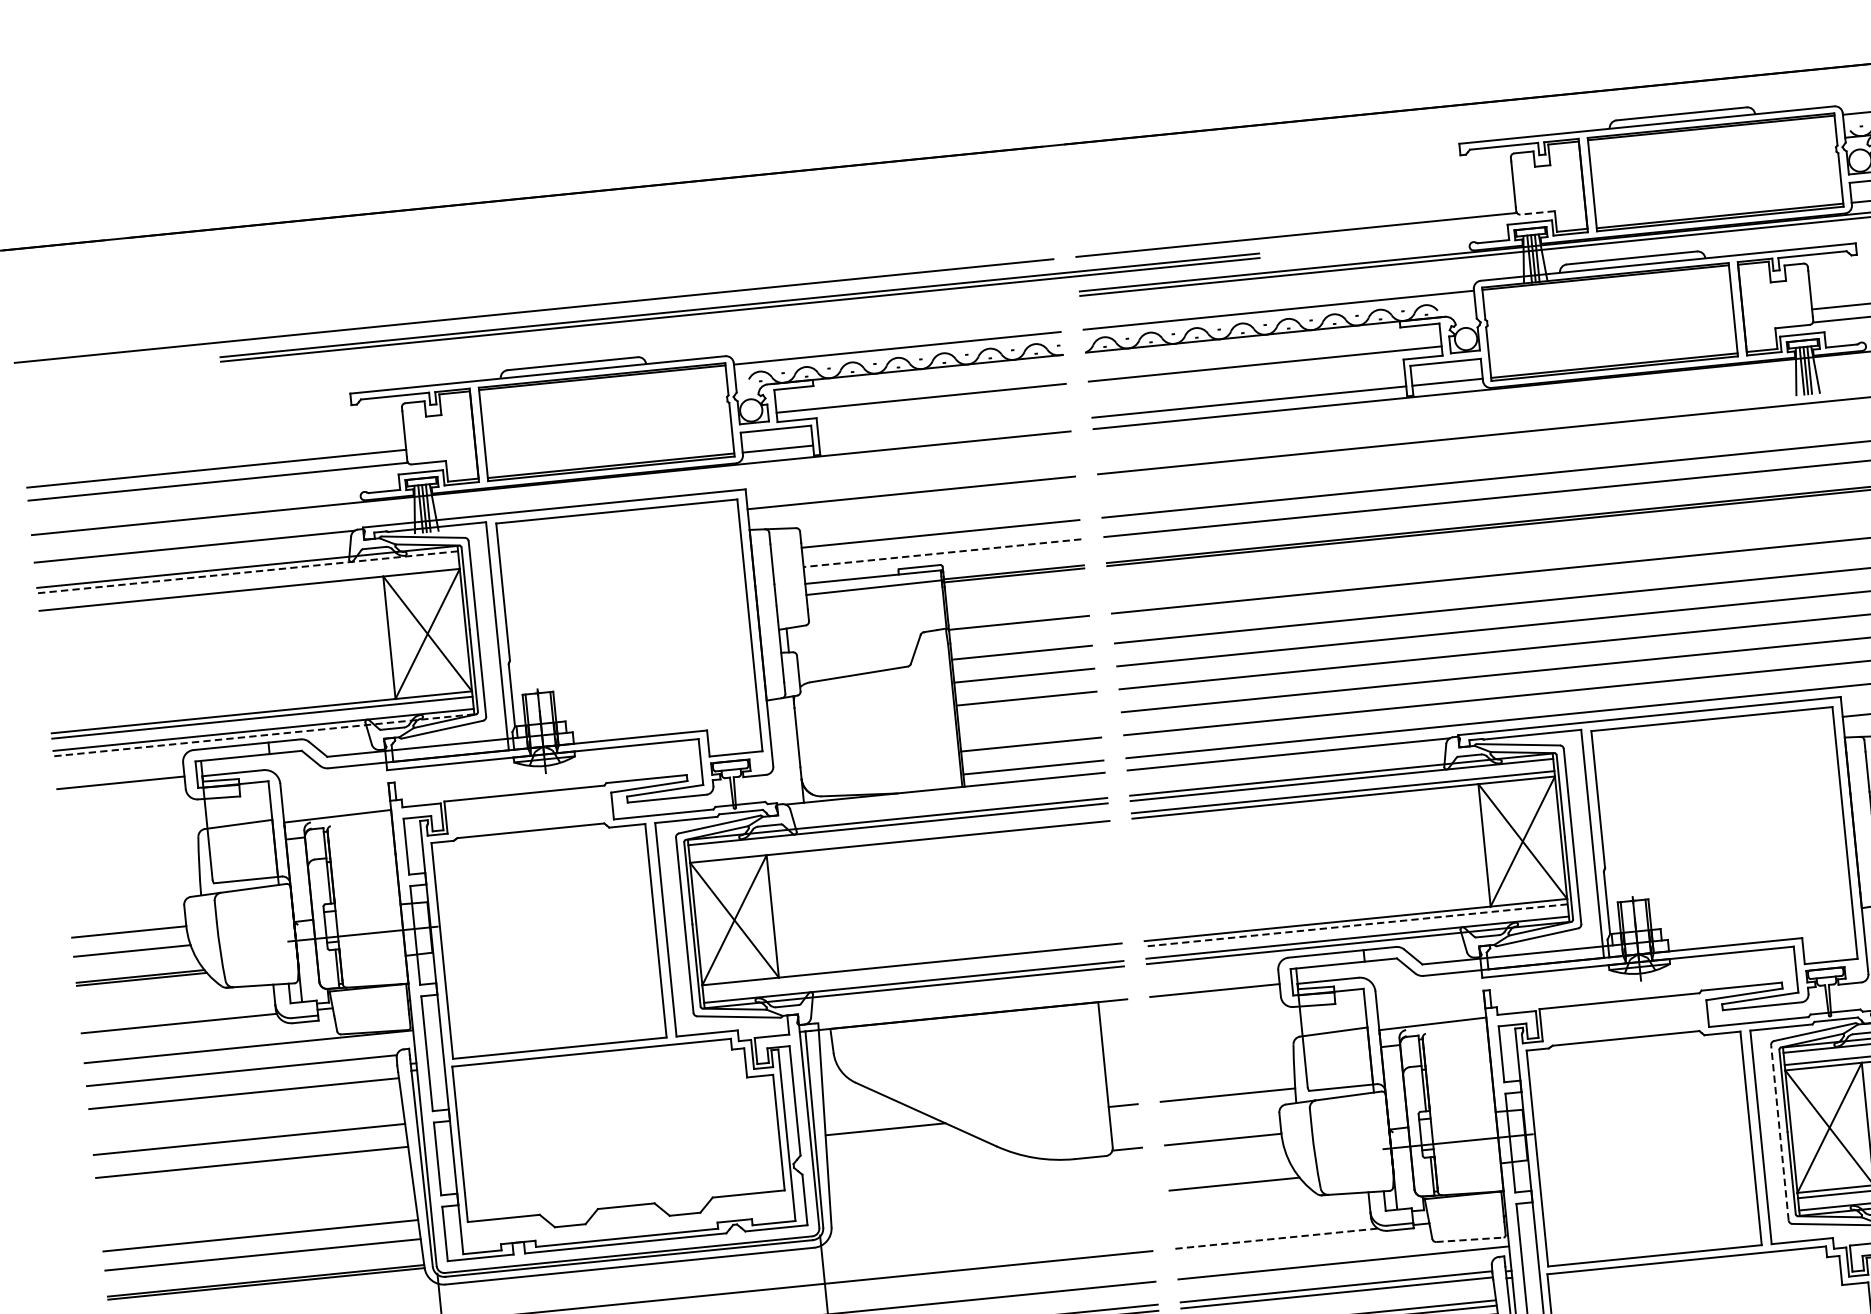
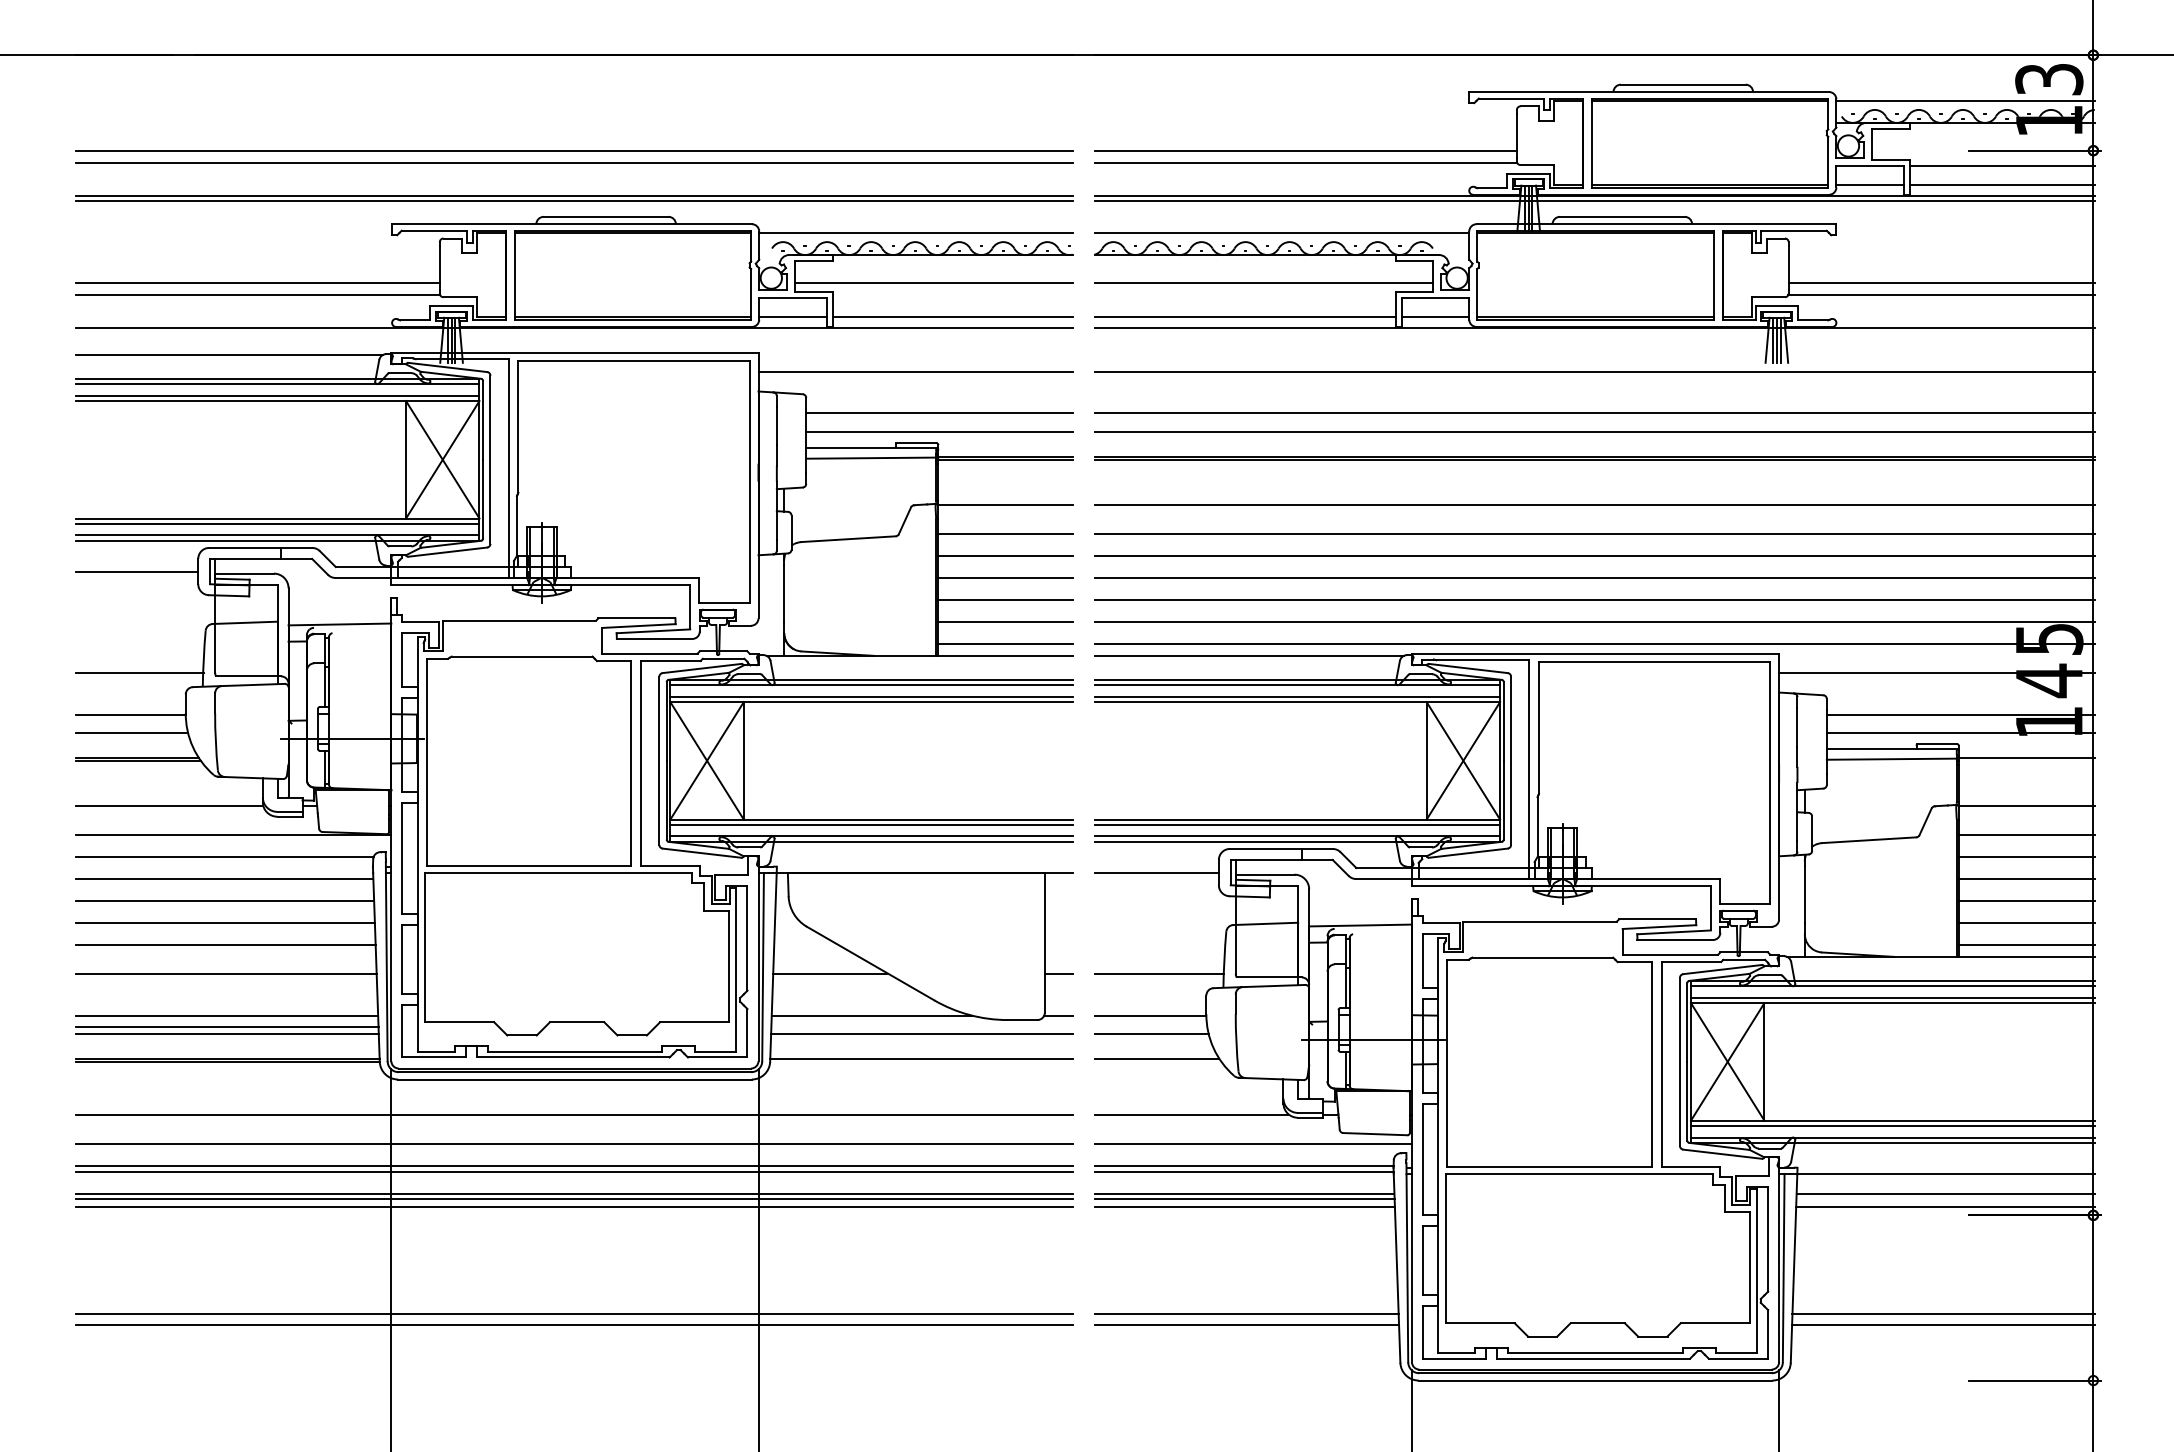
line: (1538, 213) -> (1537, 165), dashed -> solid
line: (1294, 221) -> (1305, 150), added
line: (532, 297) -> (574, 150), added
part: (740, 307) -> (574, 198), moved
line: (944, 432) -> (952, 317), added
line: (941, 552) -> (938, 431), dashed -> solid
line: (247, 572) -> (277, 384), dashed -> solid
line: (248, 584) -> (277, 395), added
line: (1028, 722) -> (1005, 600), added
line: (263, 735) -> (277, 540), dashed -> solid
line: (899, 836) -> (871, 696), added
line: (134, 887) -> (140, 672), added
line: (1356, 925) -> (1297, 824), dashed -> solid
line: (912, 969) -> (871, 824), added
line: (247, 1116) -> (225, 901), added
line: (1779, 1132) -> (1679, 1061), dashed -> solid
line: (1226, 1159) -> (1151, 1034), added
line: (933, 1168) -> (872, 1015), added
line: (986, 1183) -> (921, 1034), added
line: (255, 1191) -> (226, 973), added
line: (988, 1208) -> (921, 1058), added
line: (1277, 1238) -> (1192, 1114), dashed -> solid
line: (1470, 1240) -> (1375, 1134), dashed -> solid
line: (262, 1247) -> (227, 1026), added

